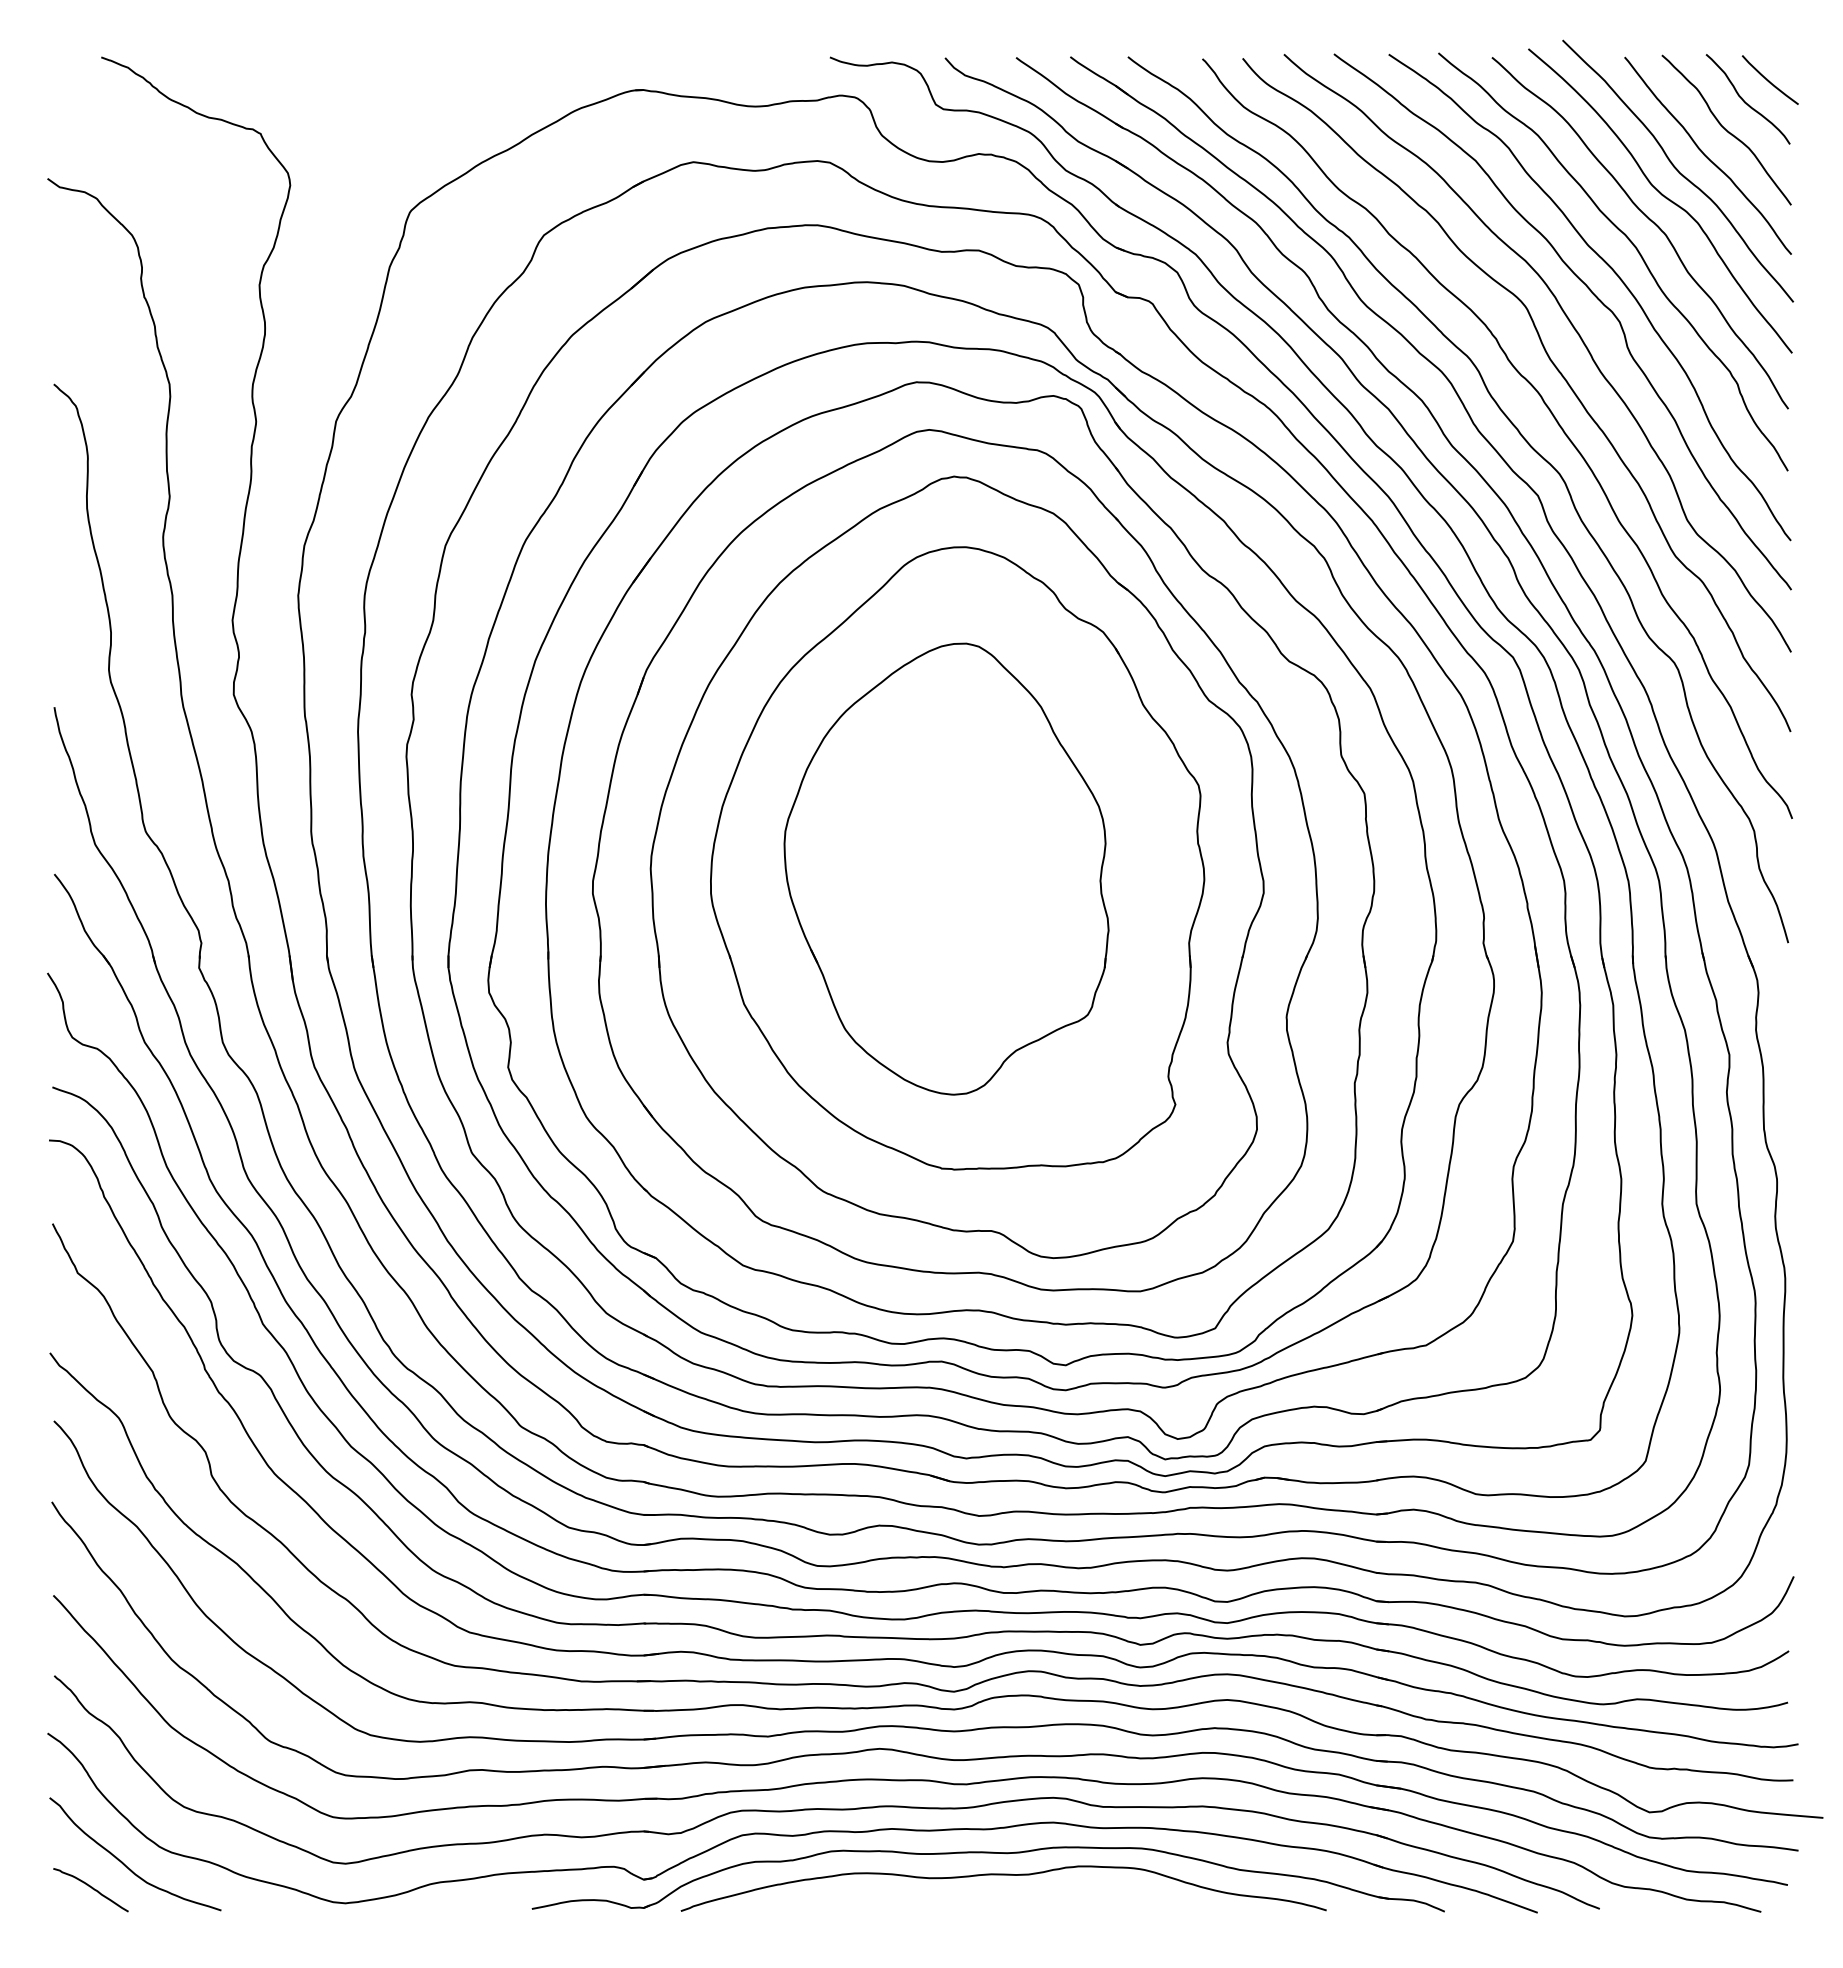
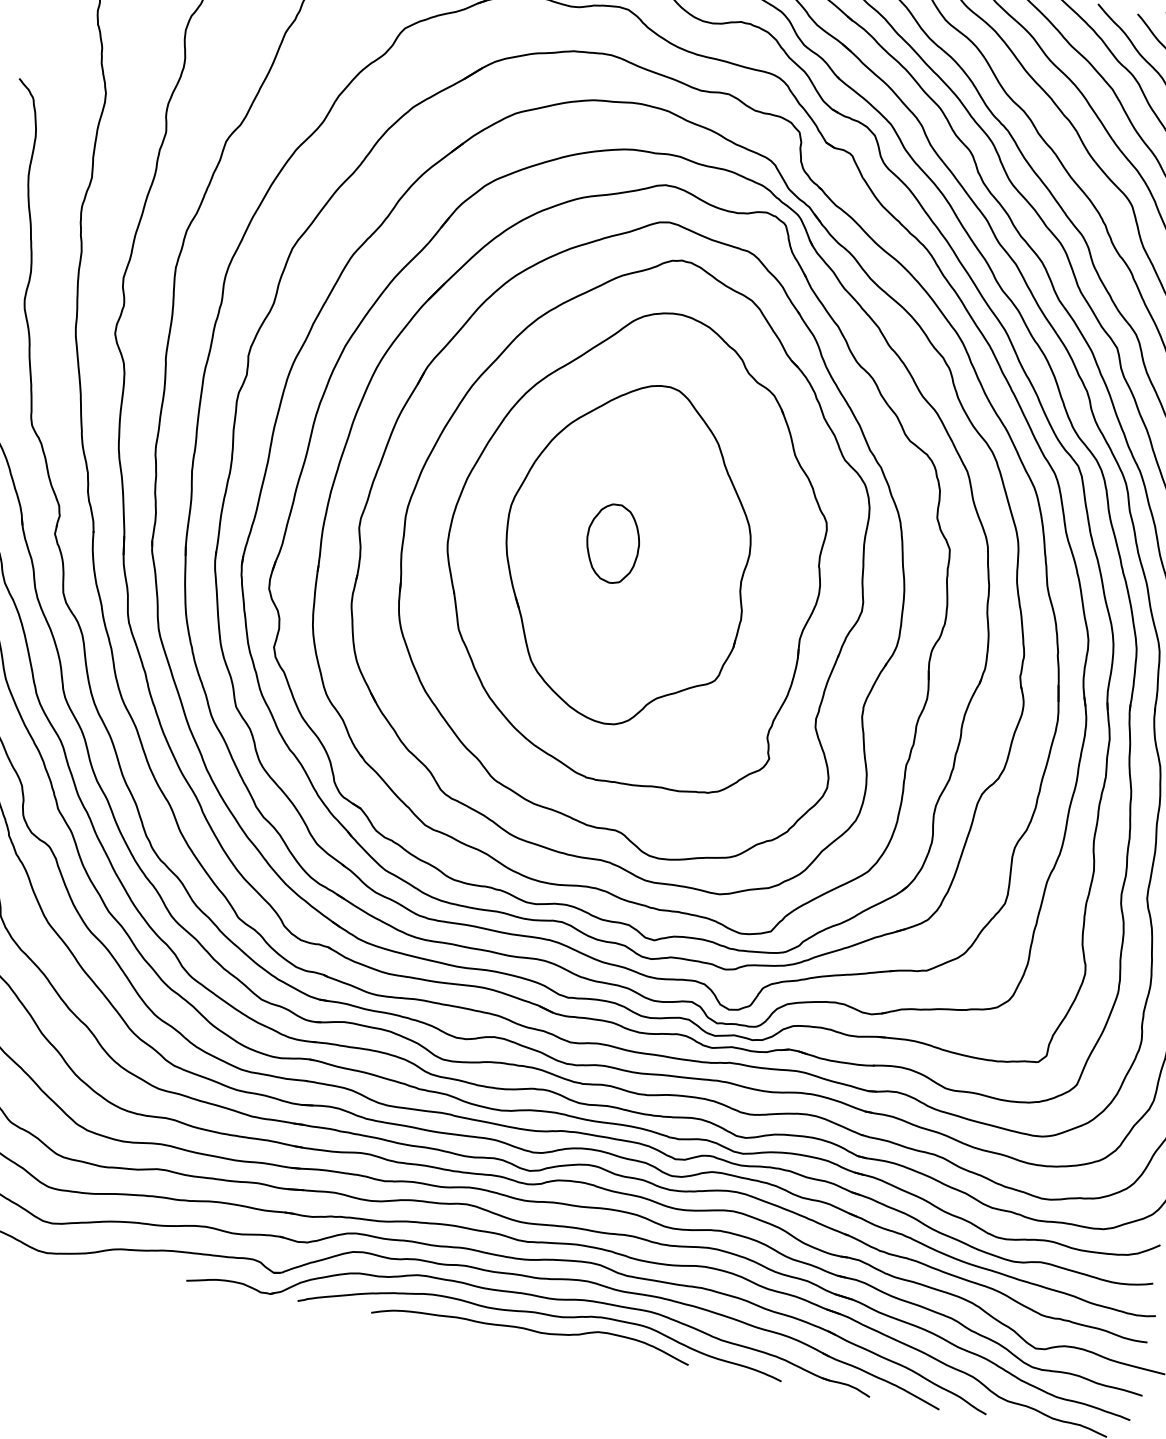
part: (925, 858) -> (612, 543), added
curve: (990, 1897) -> (531, 1329), added

